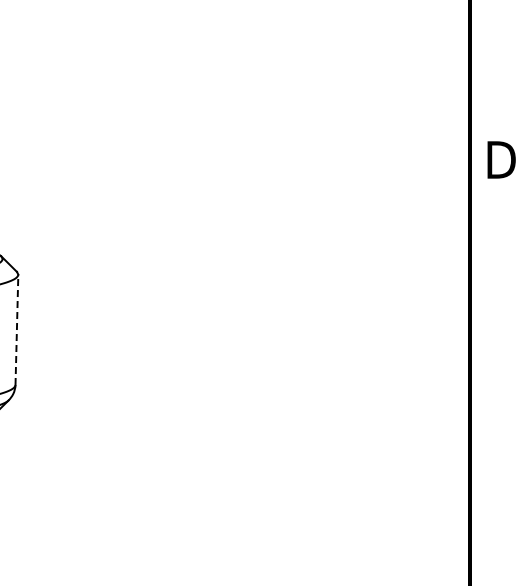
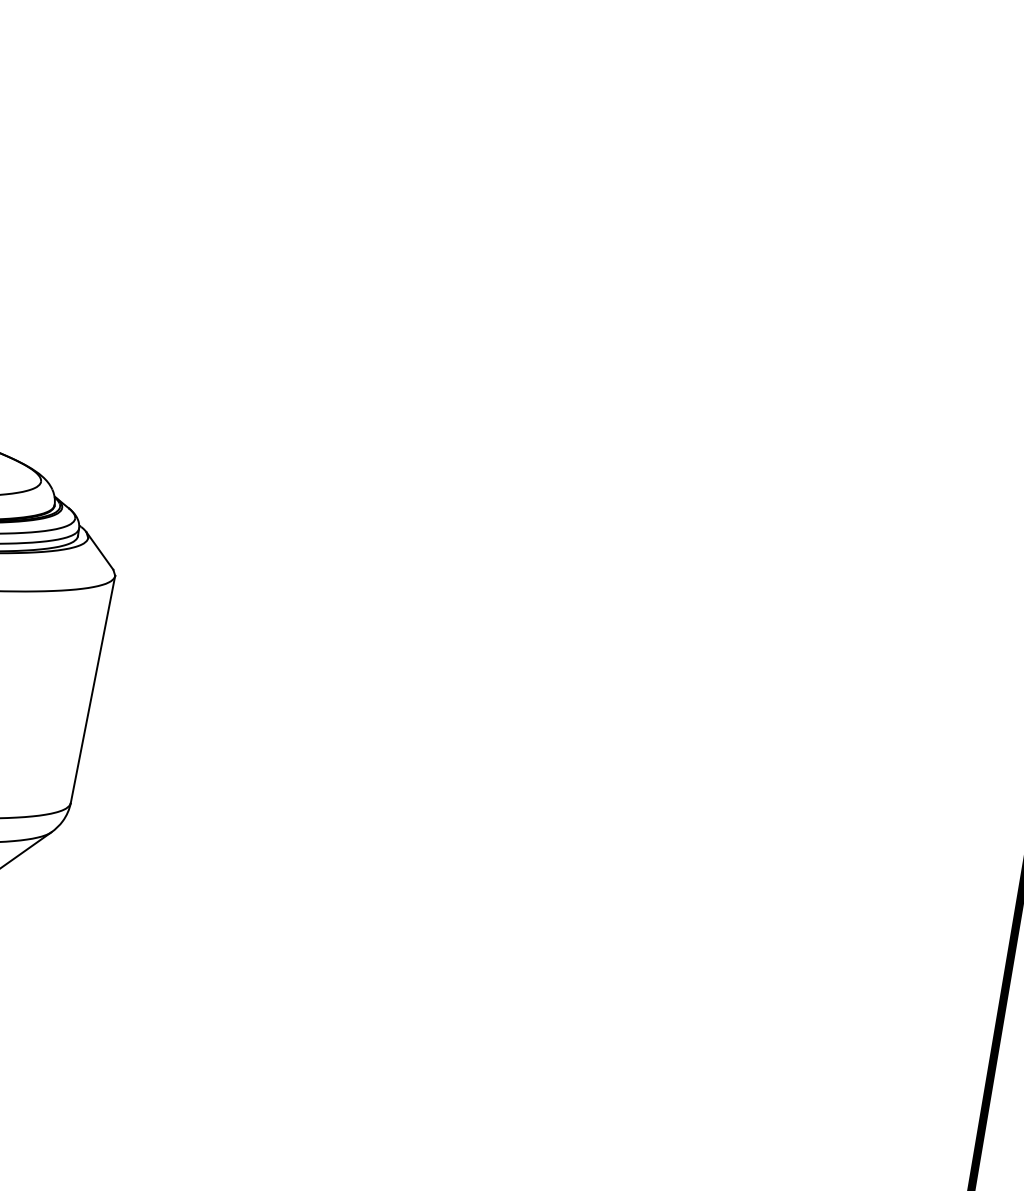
line: (16, 329) -> (92, 688), dashed -> solid

